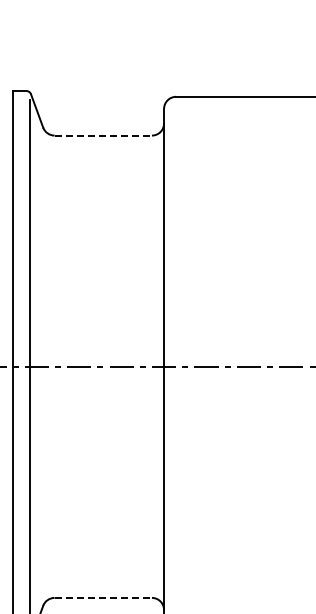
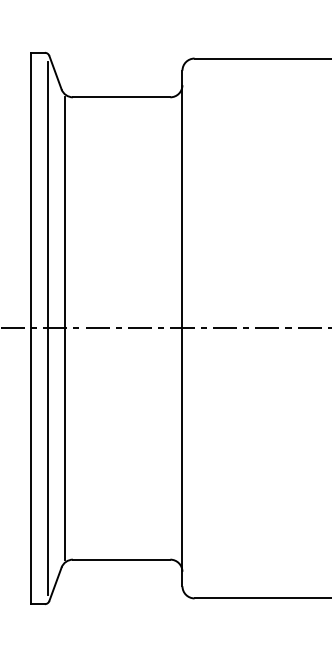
line: (103, 135) -> (121, 97), dashed -> solid
line: (46, 366) -> (64, 328), added
line: (103, 597) -> (121, 559), dashed -> solid

